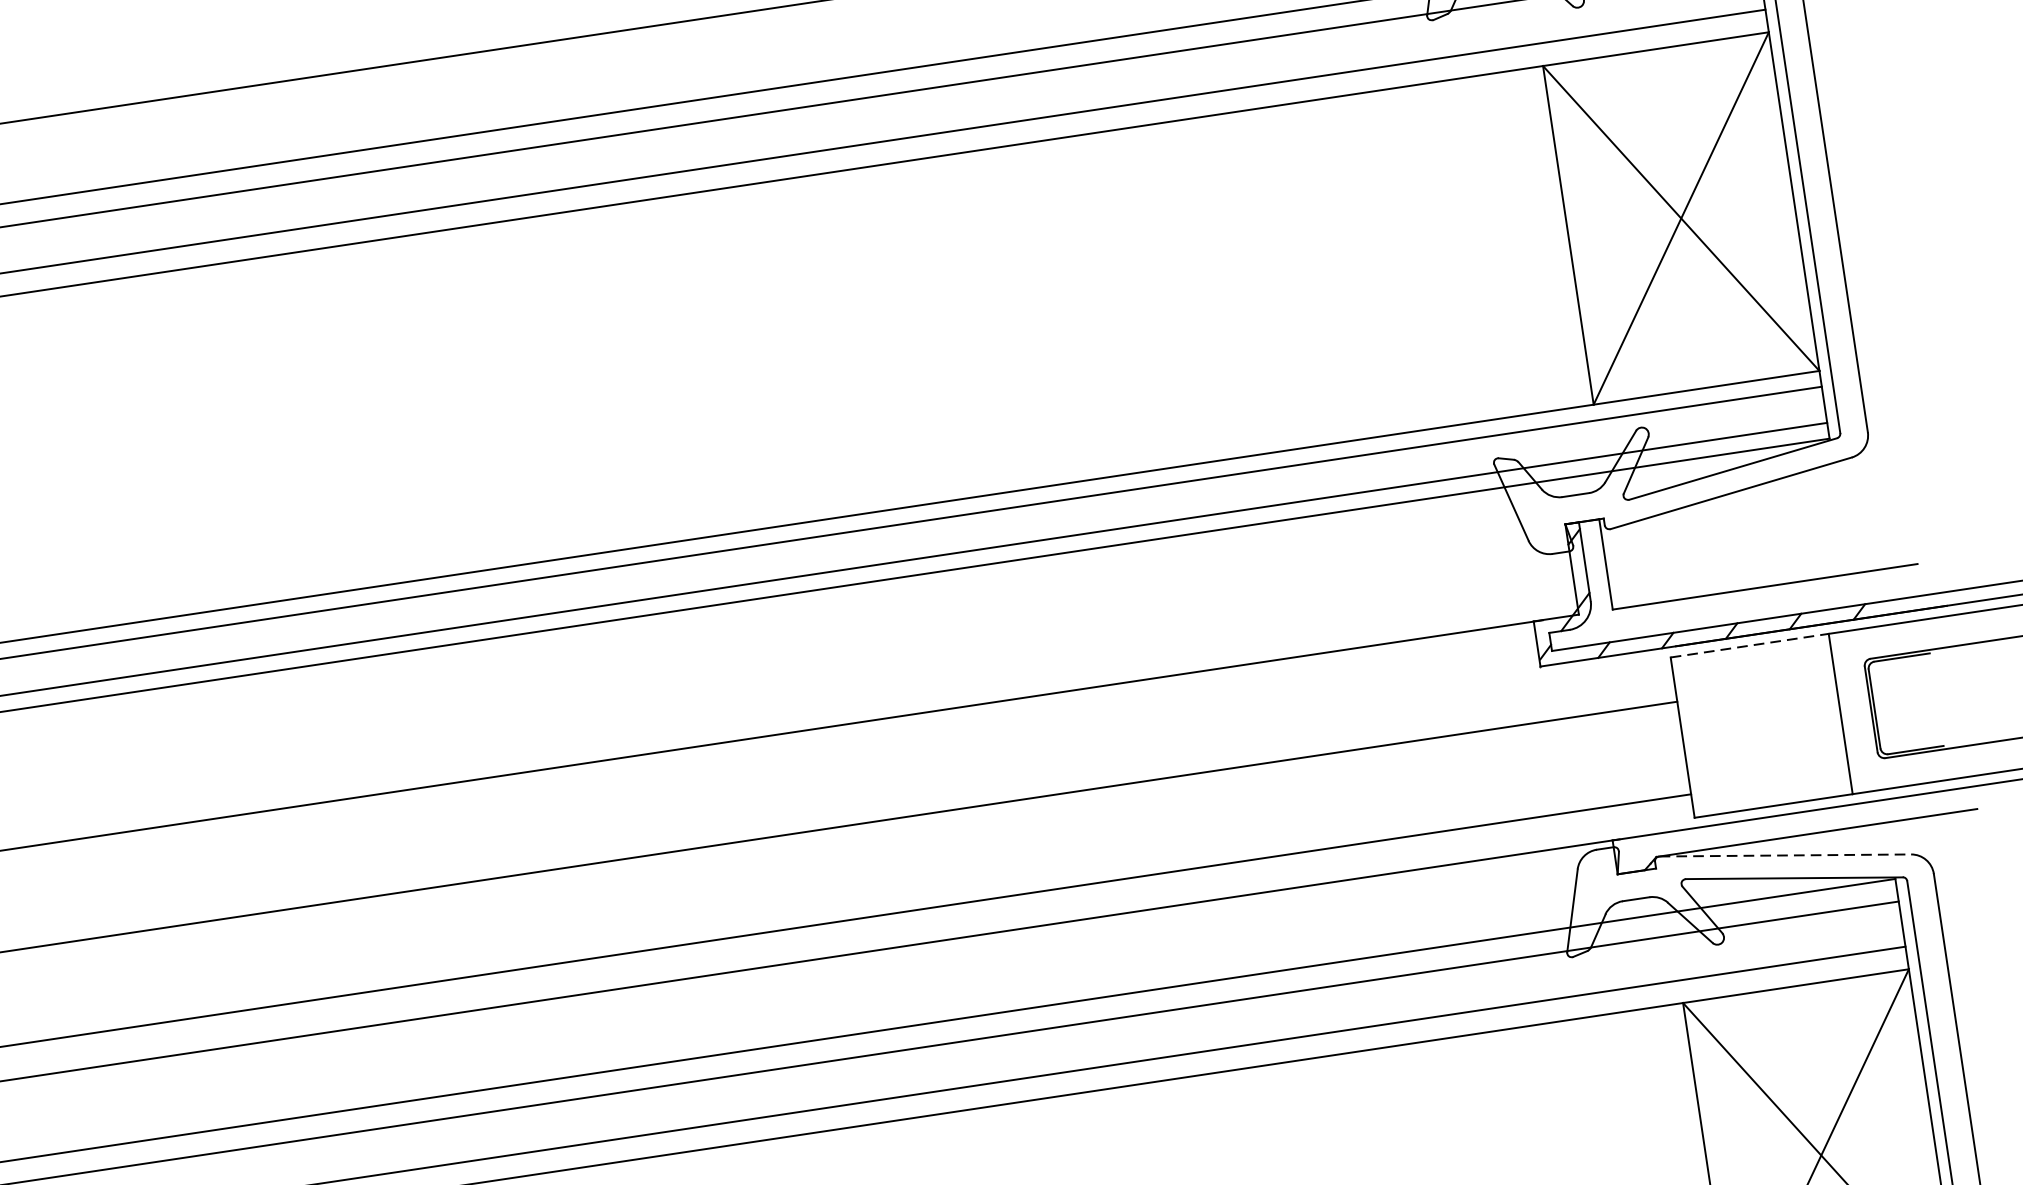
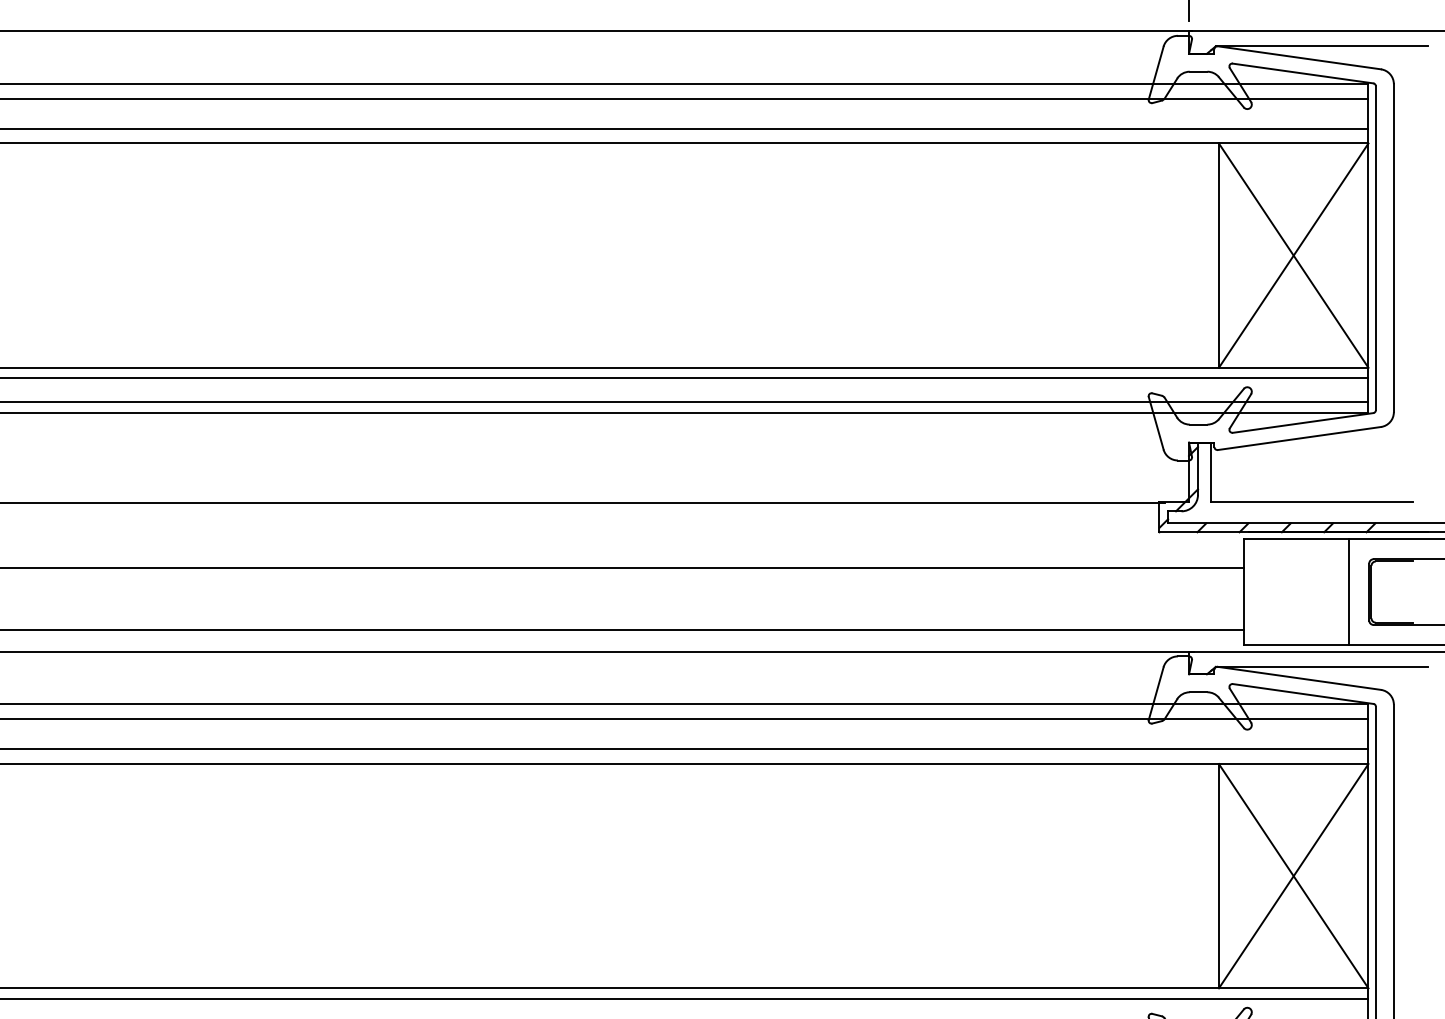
line: (1751, 646) -> (1297, 539), dashed -> solid
line: (1785, 855) -> (1299, 678), dashed -> solid

